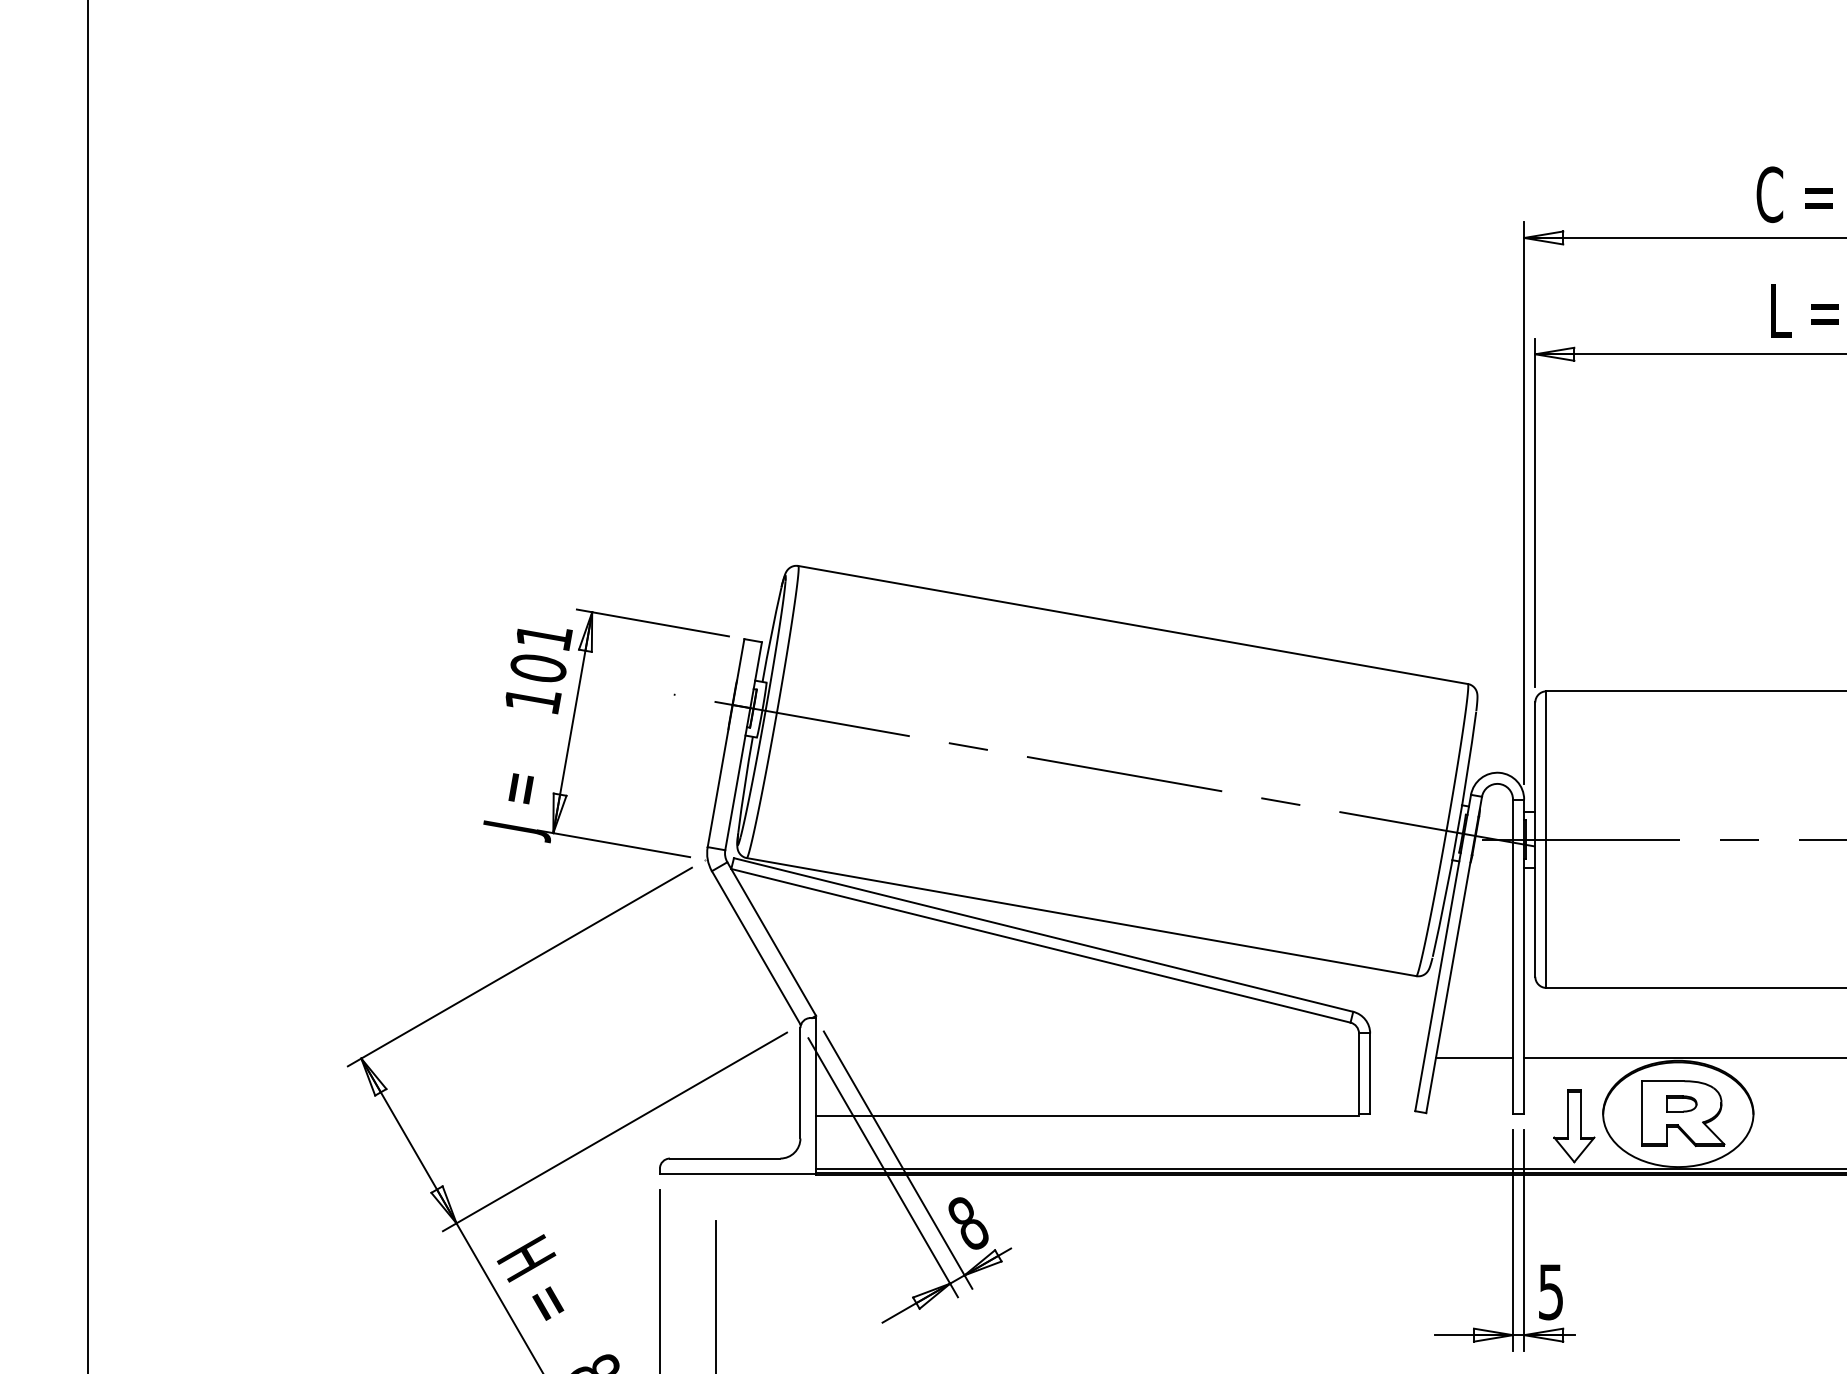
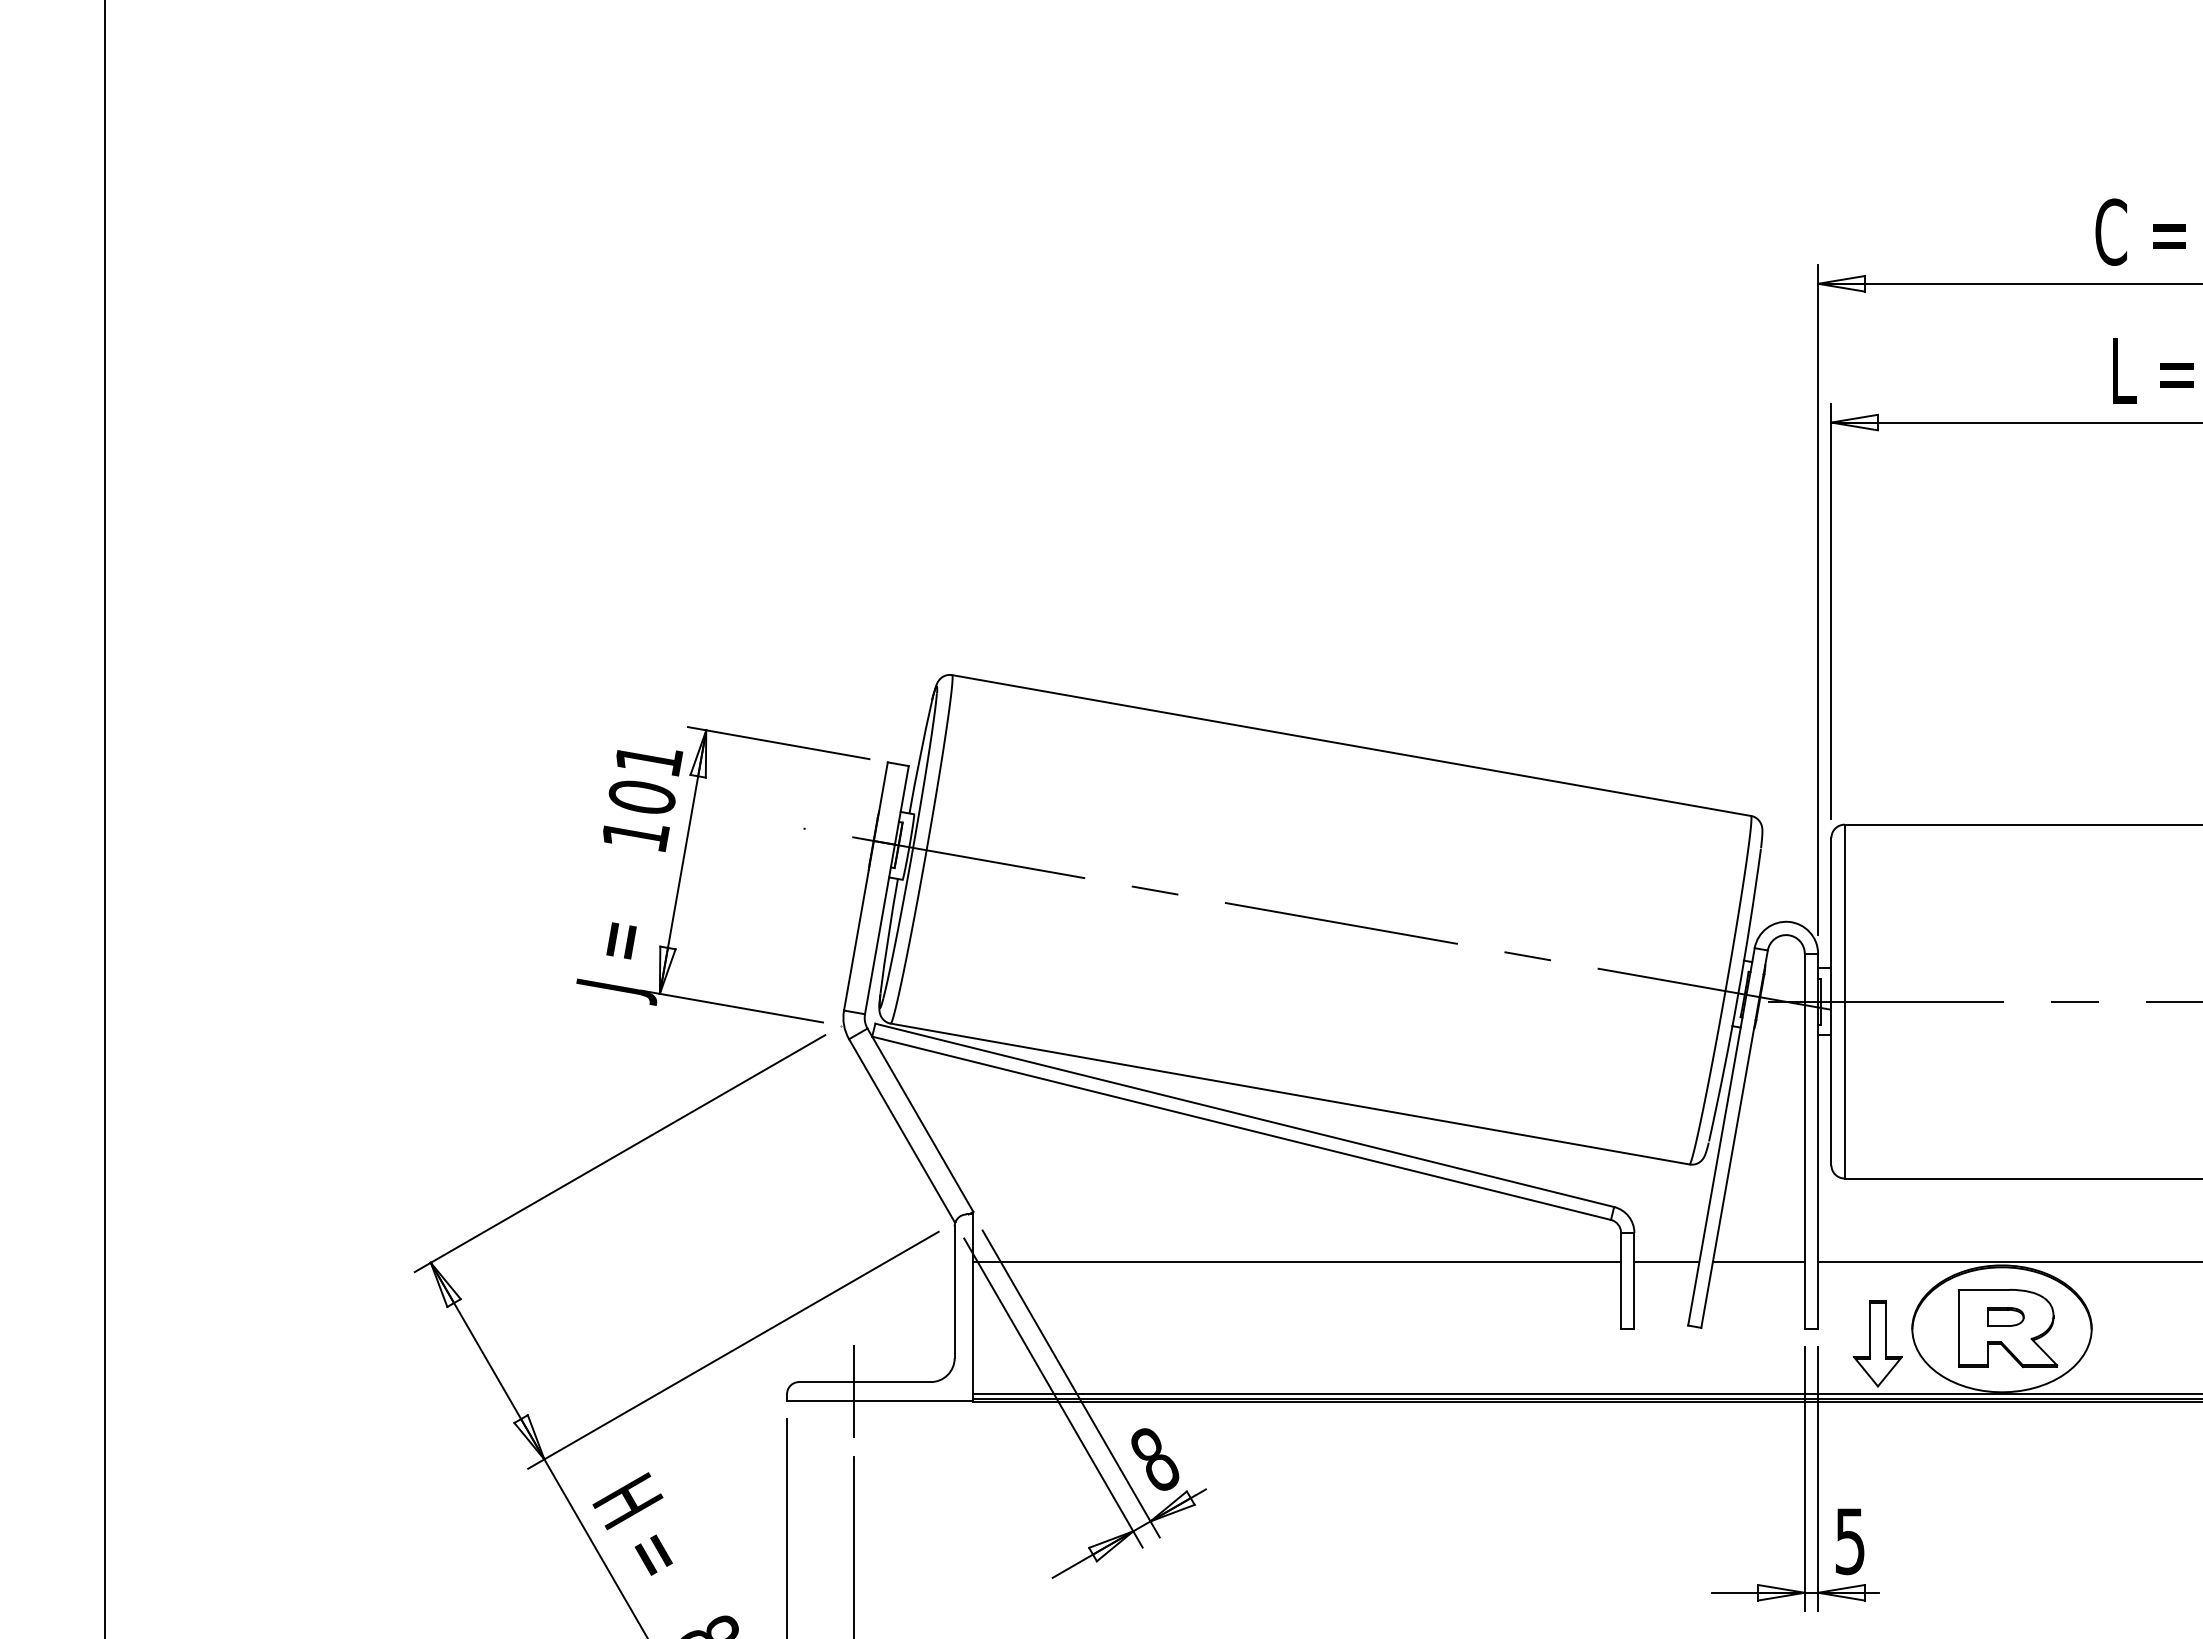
line: (1397, 1058) -> (1666, 1262), added
line: (1087, 1116) -> (1297, 1262), moved
line: (715, 1165) -> (853, 1390), added

